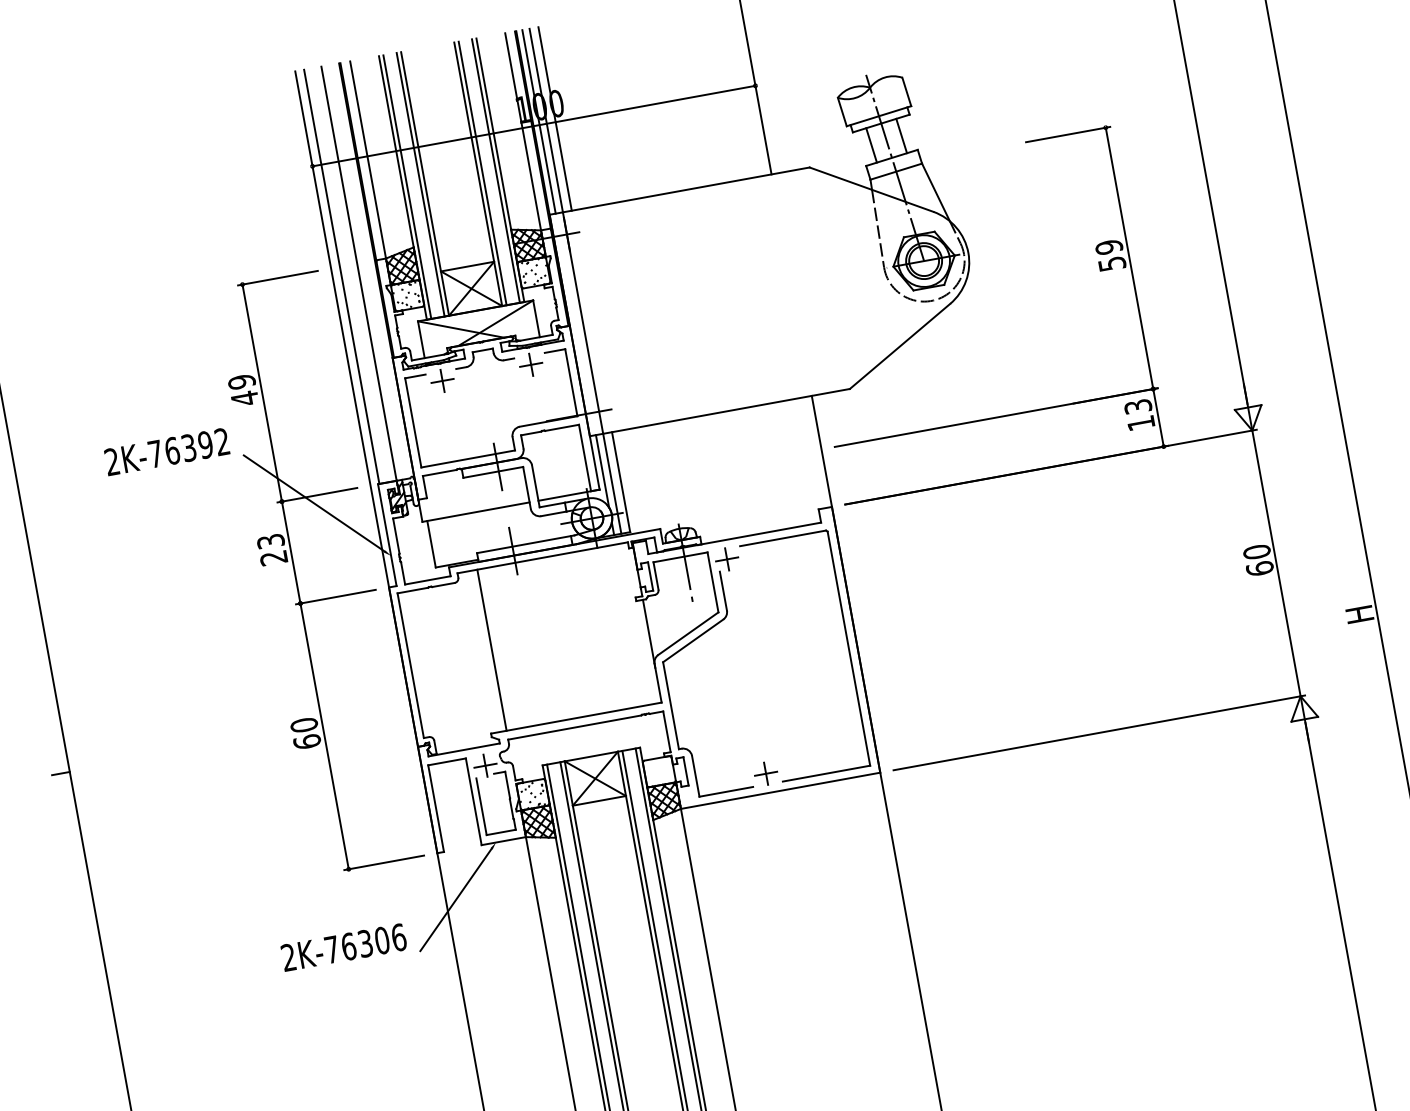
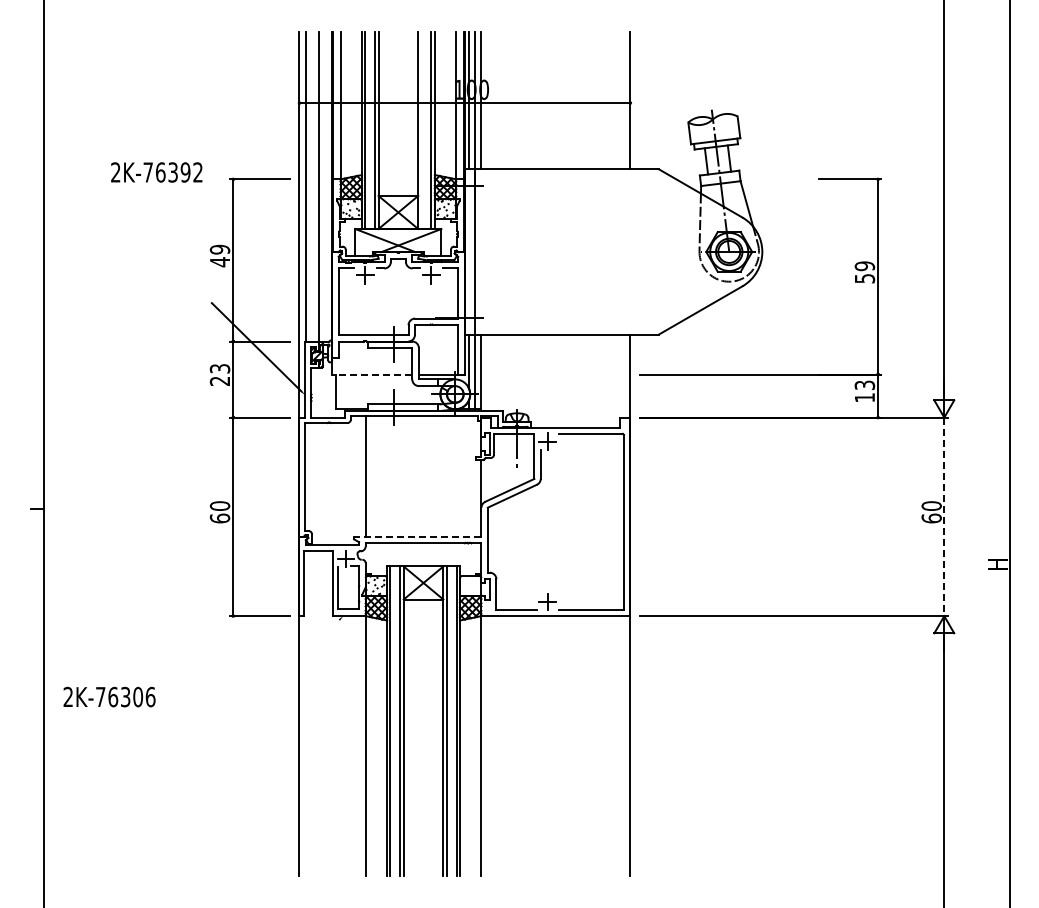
line: (482, 173) -> (421, 130), removed
text: (166, 452) -> (156, 172), moved
line: (474, 512) -> (371, 374), solid -> dashed
line: (1276, 564) -> (944, 517), solid -> dashed
line: (575, 717) -> (417, 536), solid -> dashed
line: (455, 900) -> (306, 652), removed
text: (343, 946) -> (109, 696), moved

